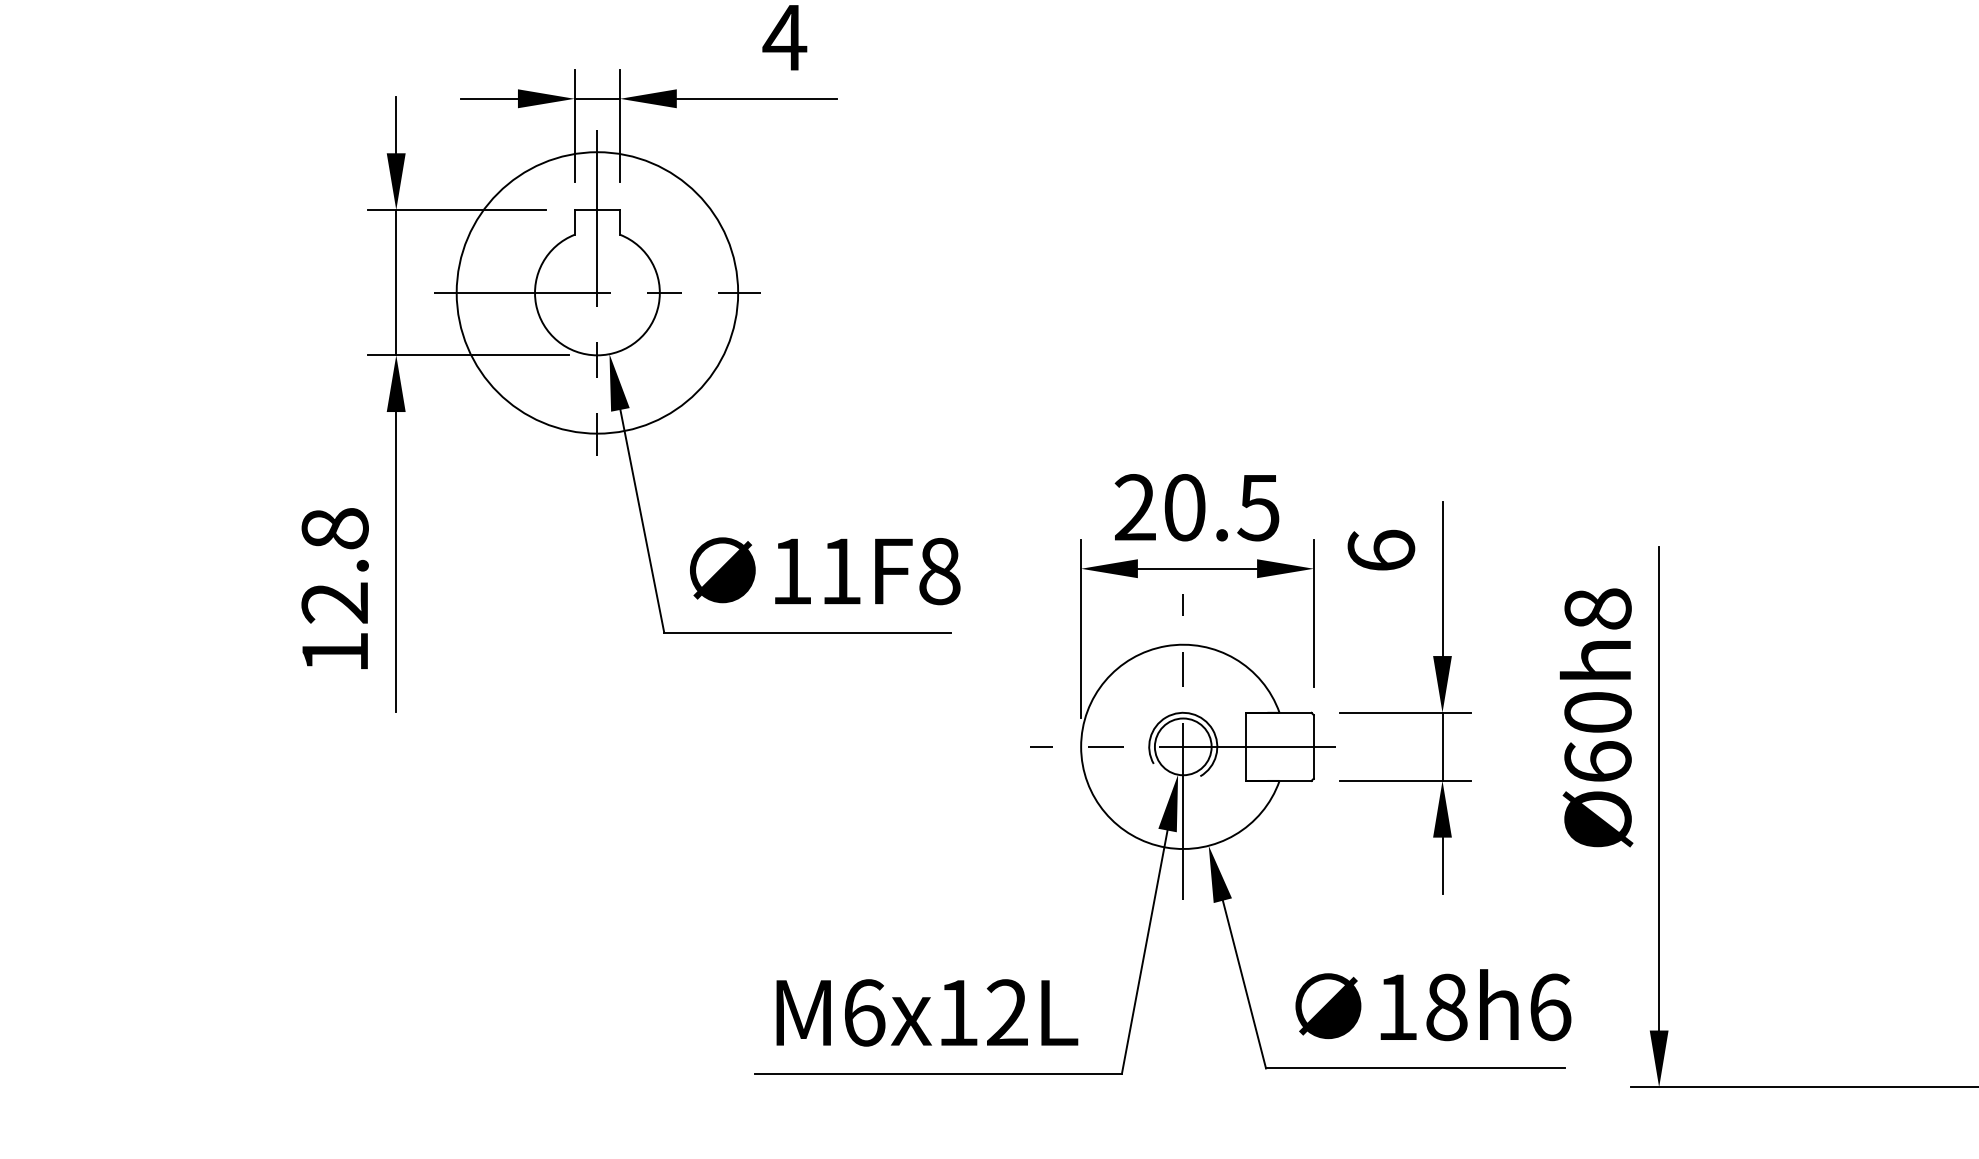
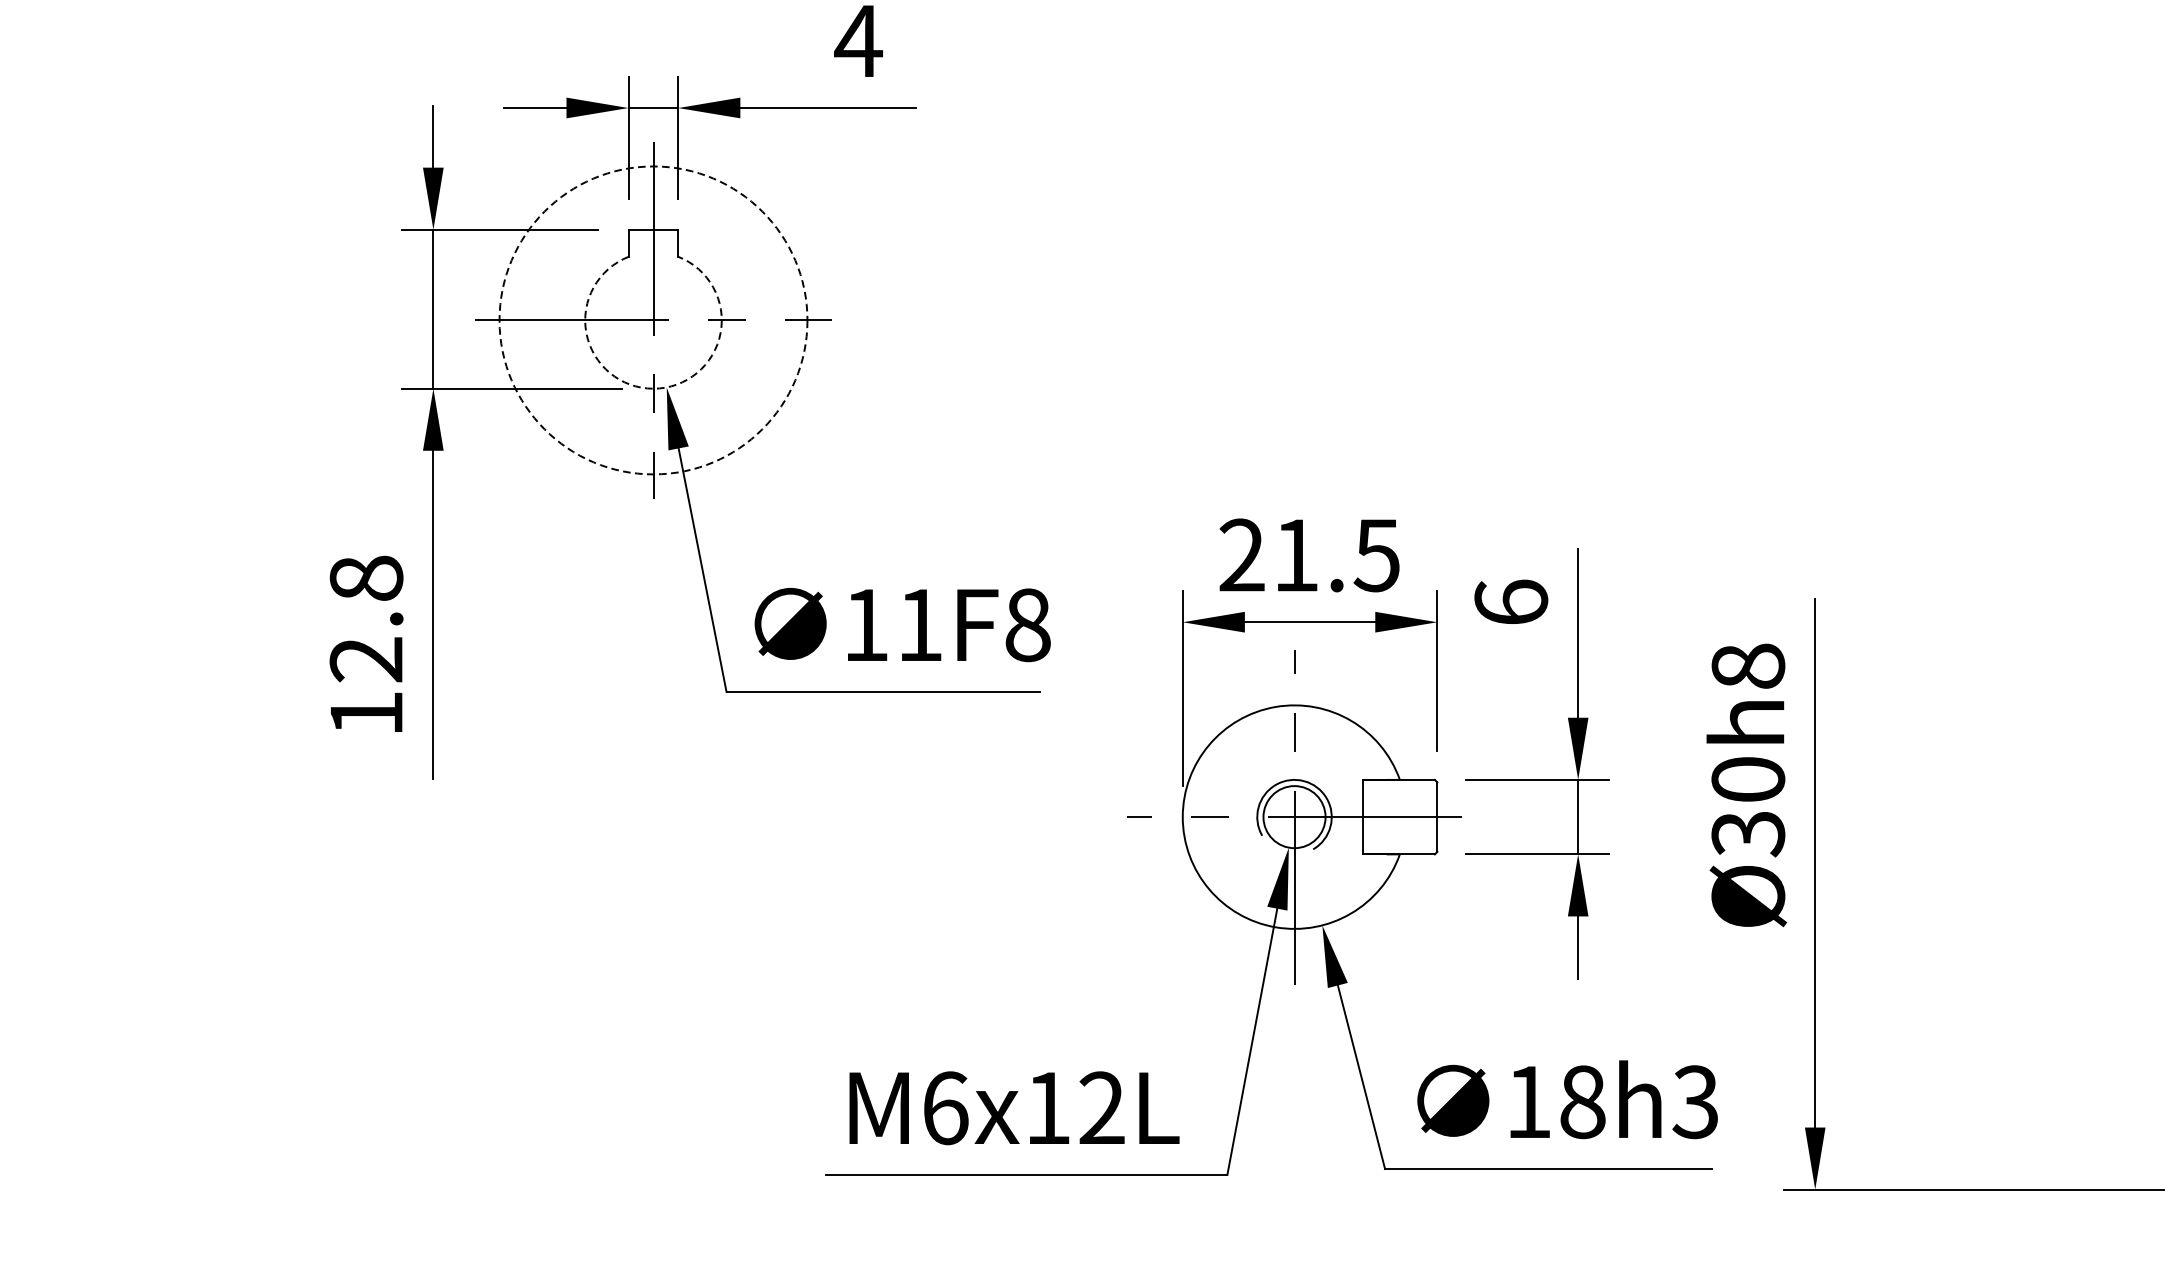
circle: (597, 292) -> (653, 319), solid -> dashed
arc: (597, 355) -> (653, 388), solid -> dashed
text: (1184, 507) -> (1295, 555), 20.5 -> 21.5
text: (1597, 762) -> (1747, 834), Ø60h8 -> Ø30h8
text: (1549, 1007) -> (1695, 1102), 18h6 -> 18h3

